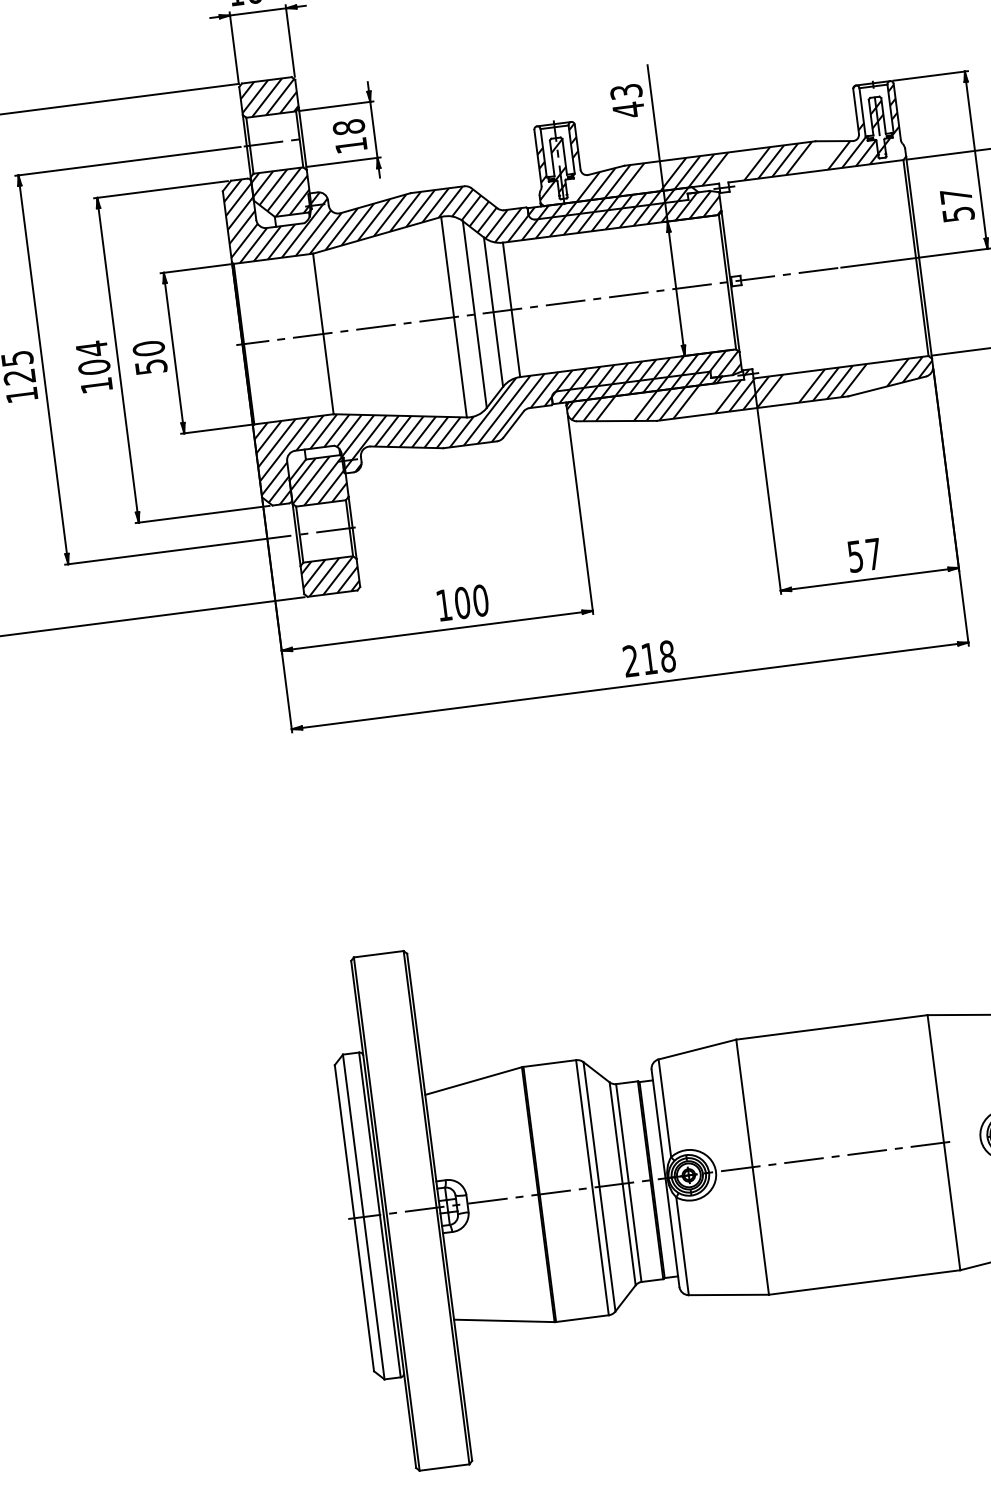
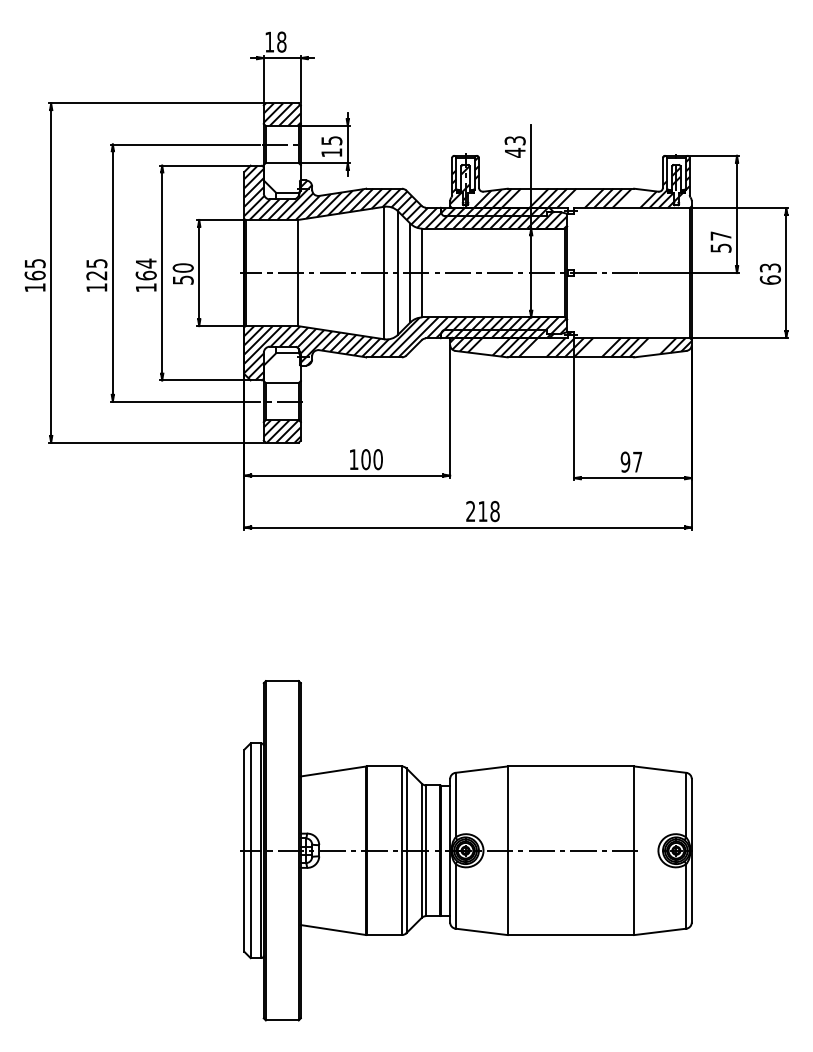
text: (348, 126) -> (331, 140), 18 -> 15
hatch: (279, 192) -> (281, 177), removed
text: (93, 367) -> (145, 275), 104 -> 164
hatch: (316, 481) -> (281, 368), removed
text: (855, 555) -> (625, 461), 57 -> 97

